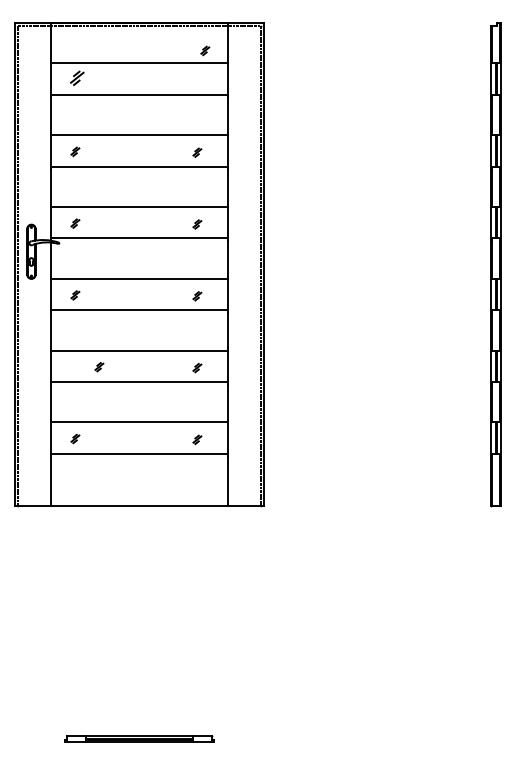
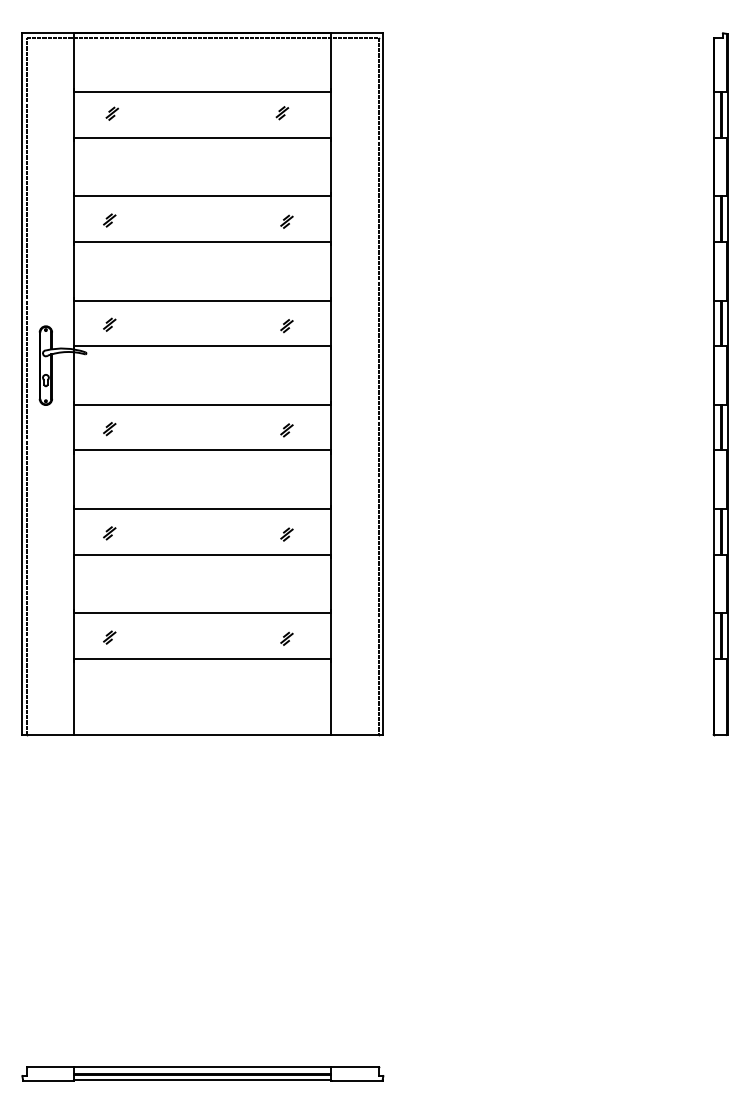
part: (205, 50) -> (282, 112), moved
part: (76, 78) -> (111, 113), size x0.62
part: (99, 367) -> (109, 533), moved
part: (139, 738) -> (202, 1072), size x1.67

